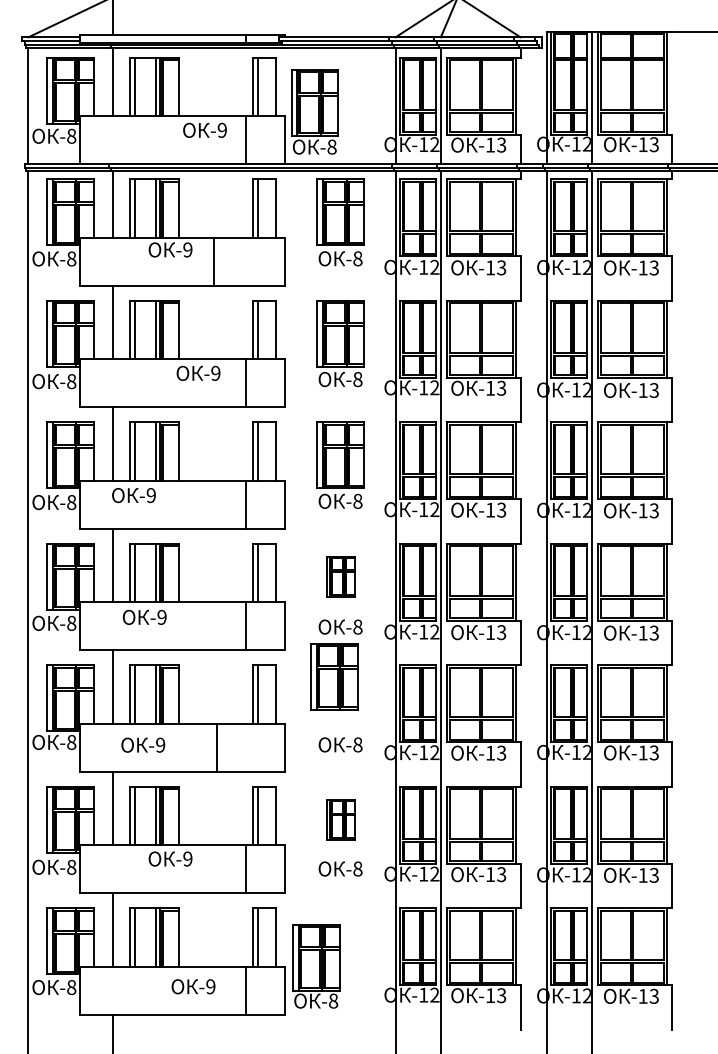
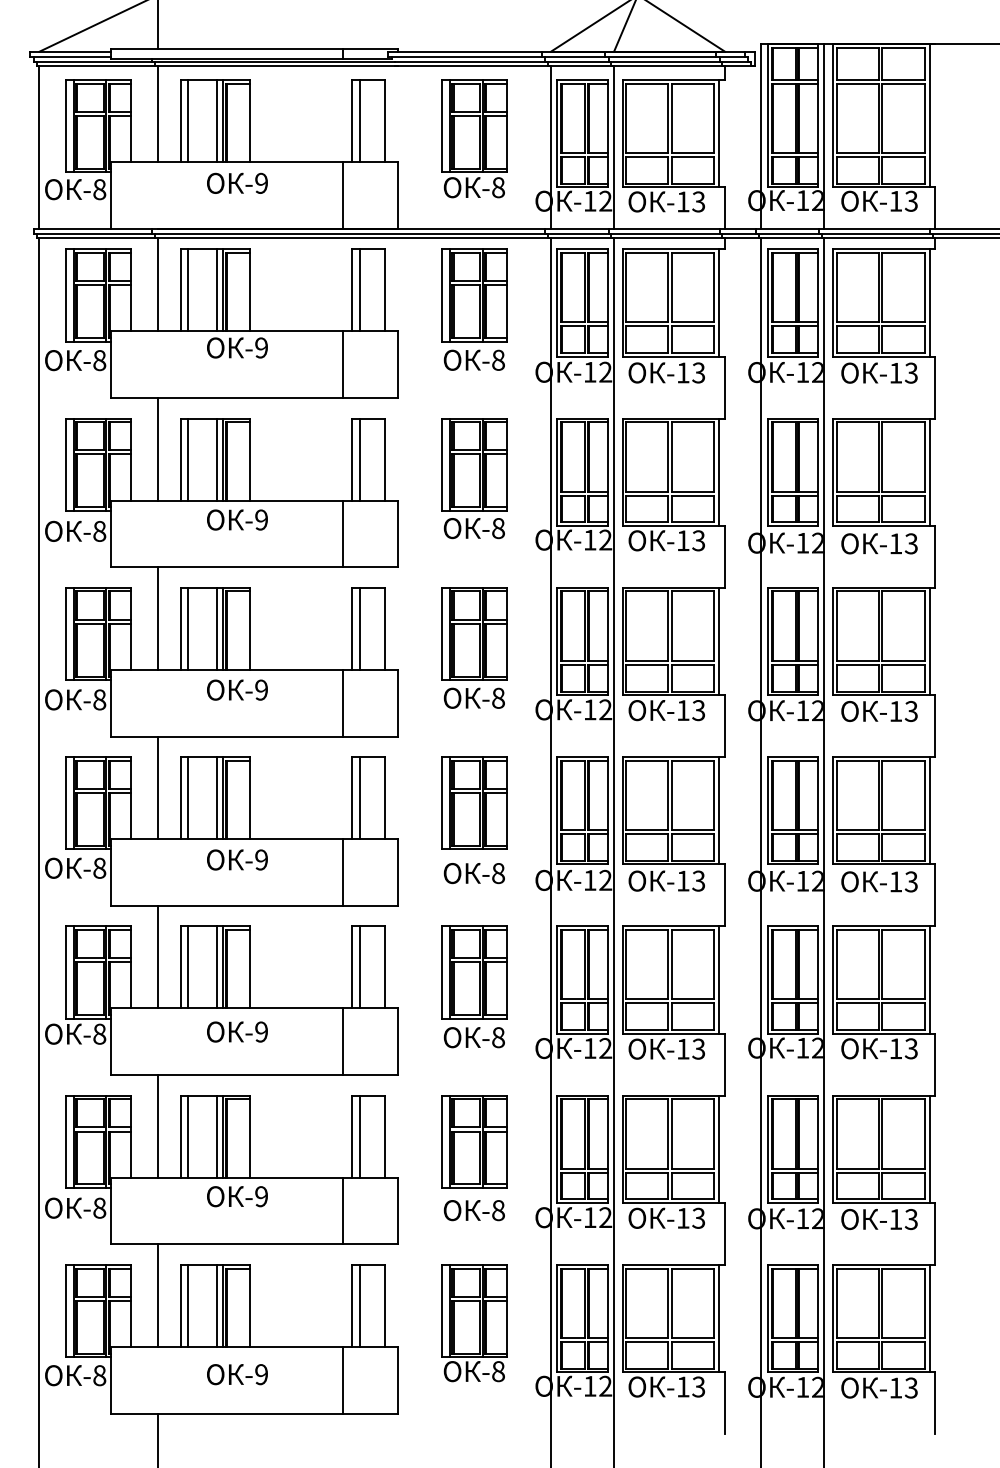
part: (314, 111) -> (474, 138), moved
text: (205, 129) -> (237, 182), moved
line: (214, 261) -> (343, 364), moved
text: (198, 373) -> (237, 519), moved
text: (134, 495) -> (237, 689), moved
part: (340, 576) -> (474, 802), size x1.67
text: (144, 617) -> (237, 859), moved
part: (334, 676) -> (474, 972), moved
text: (143, 744) -> (237, 1031), moved
line: (217, 747) -> (343, 1041), moved
part: (340, 819) -> (474, 1141), size x1.67
part: (316, 966) -> (474, 1323), moved
text: (193, 986) -> (237, 1374), moved

